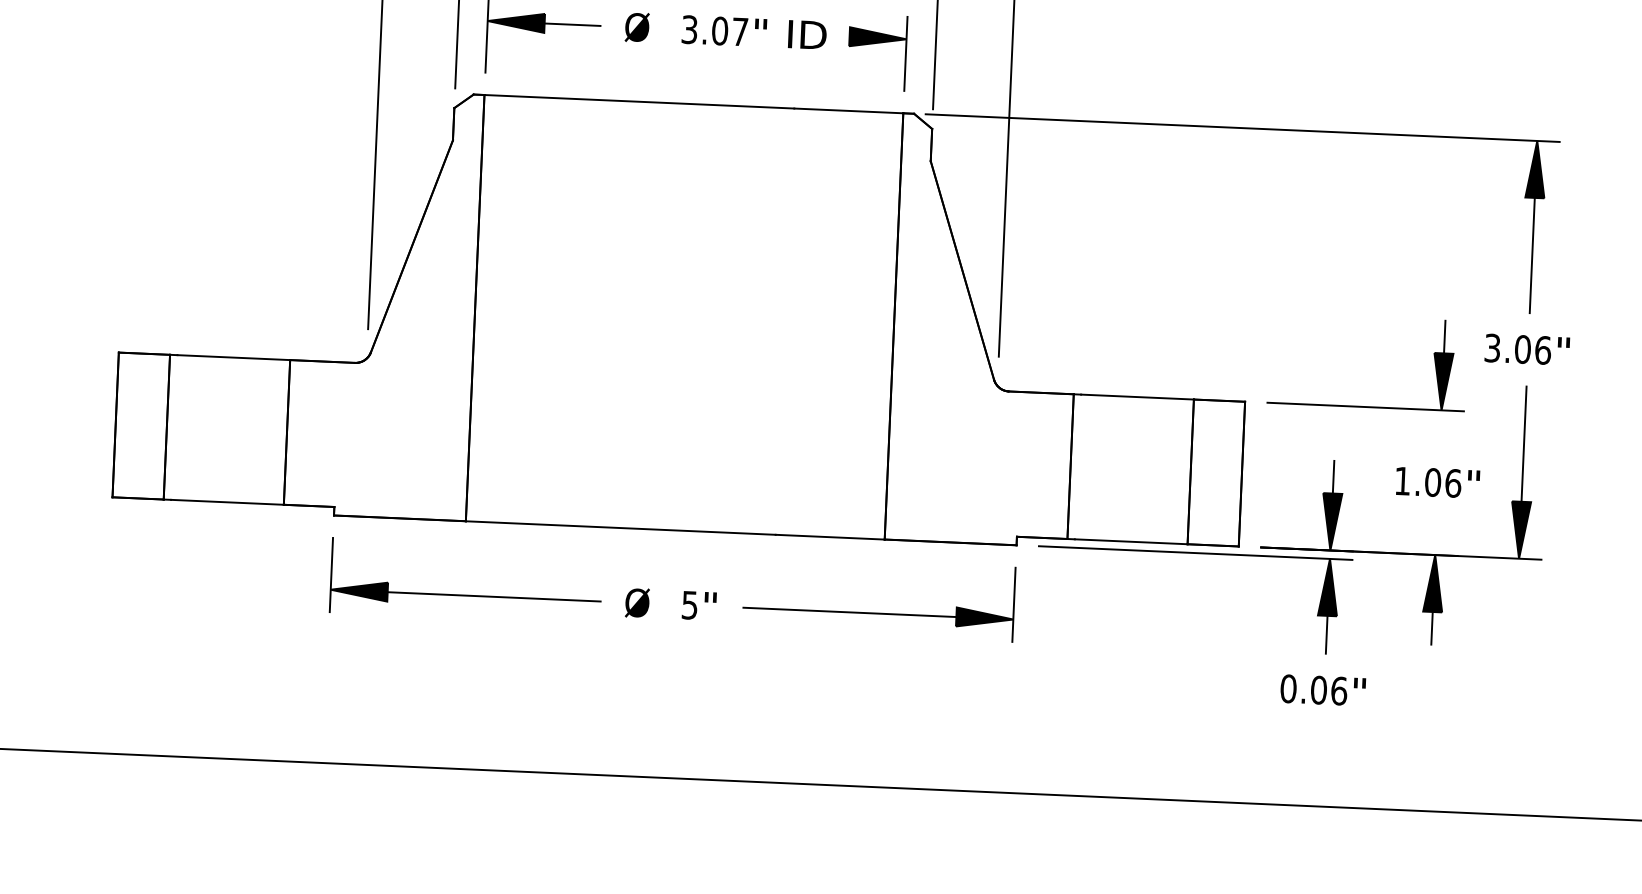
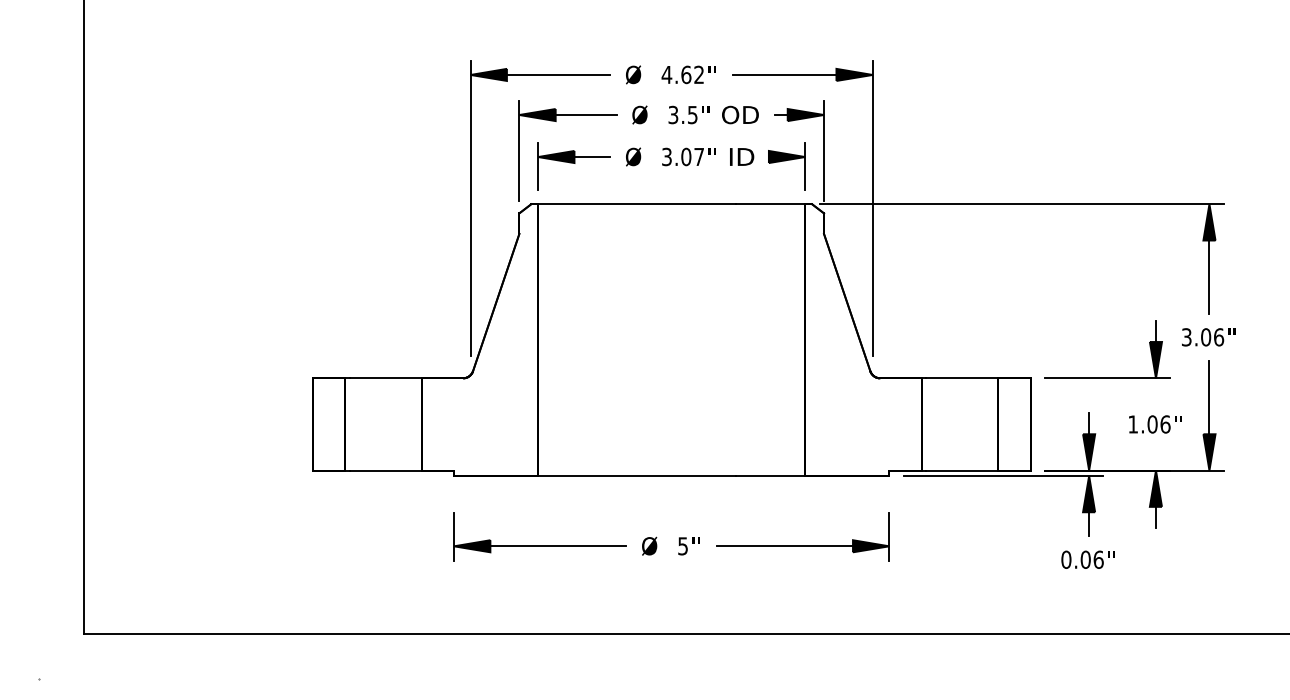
part: (683, 592) -> (678, 538), moved

